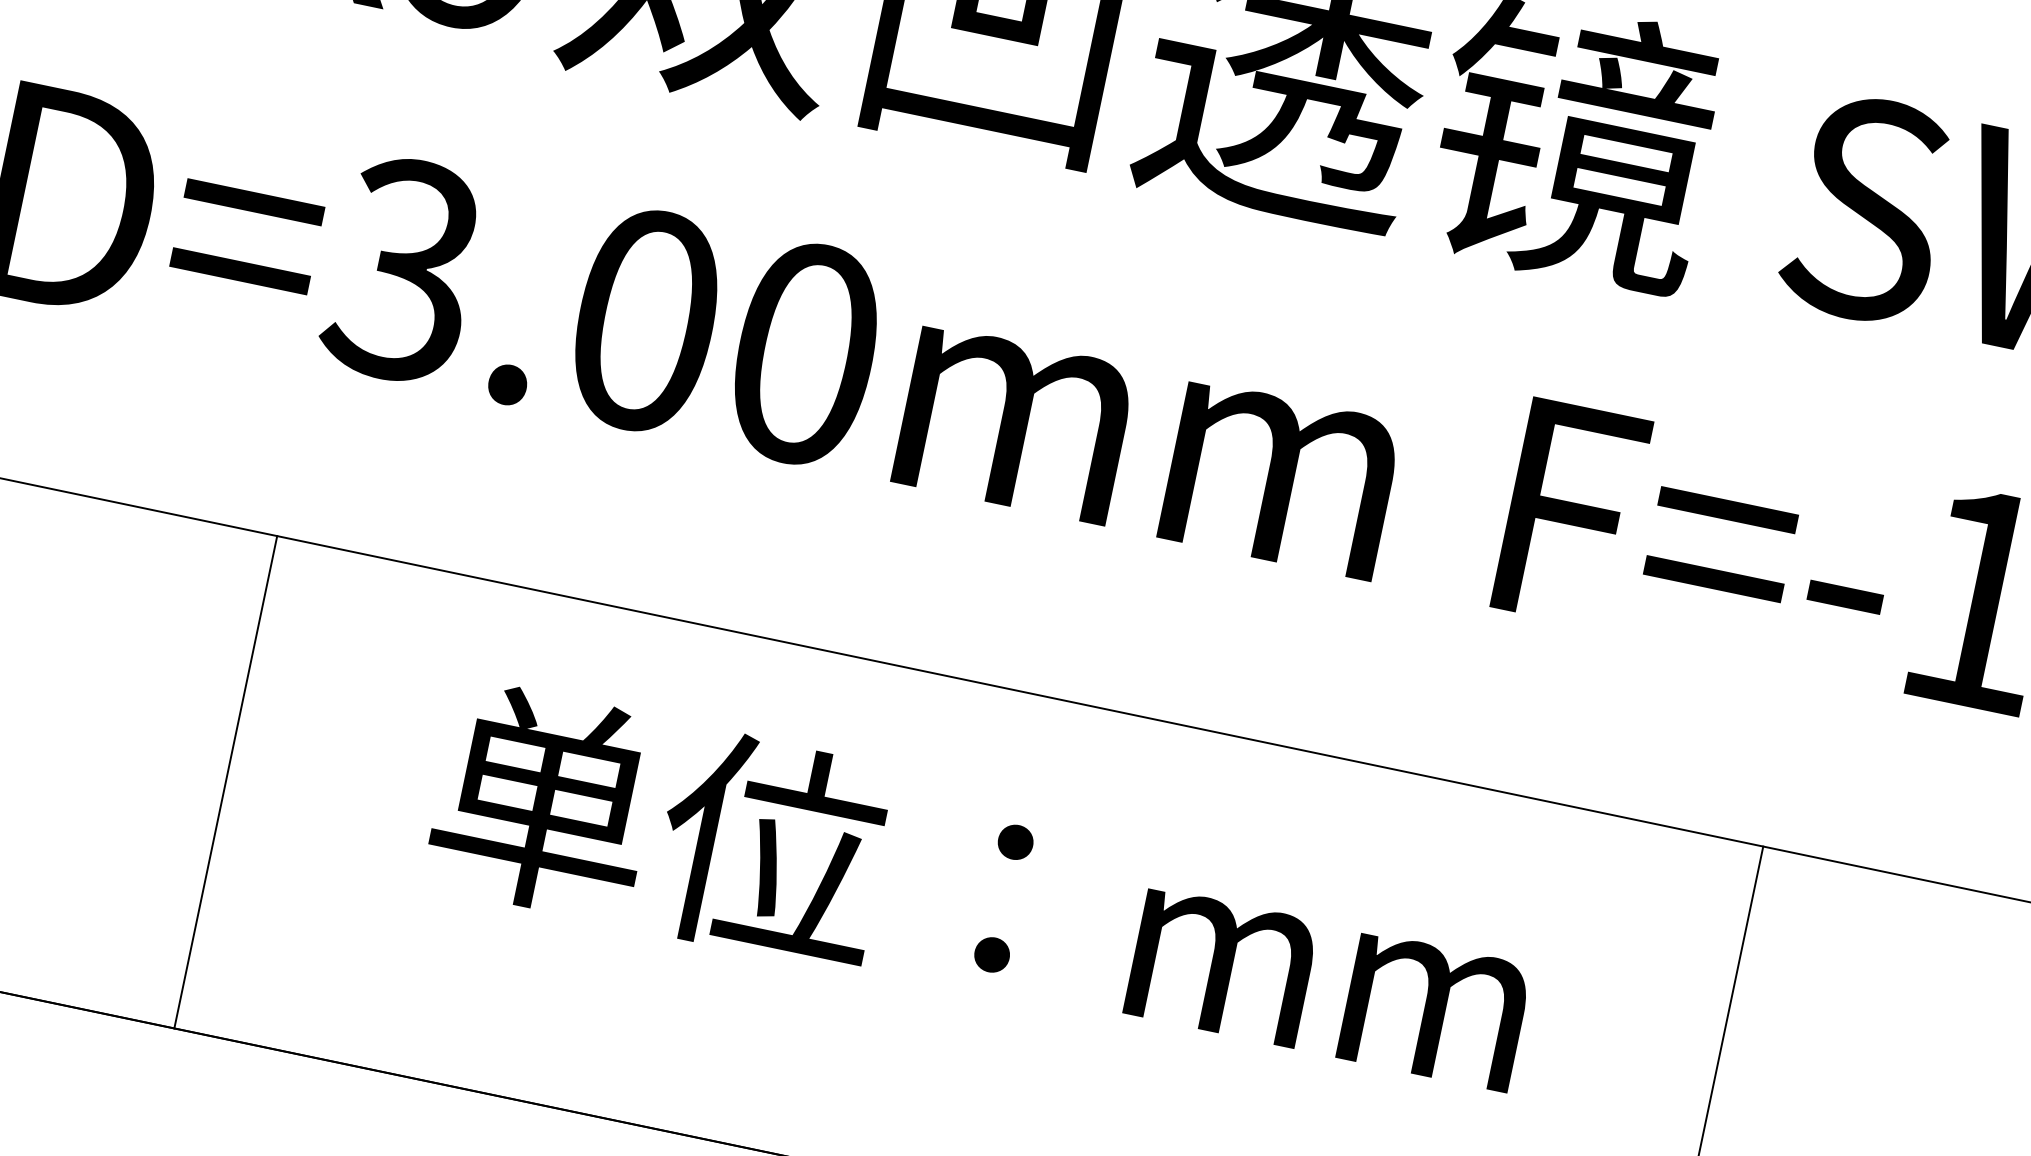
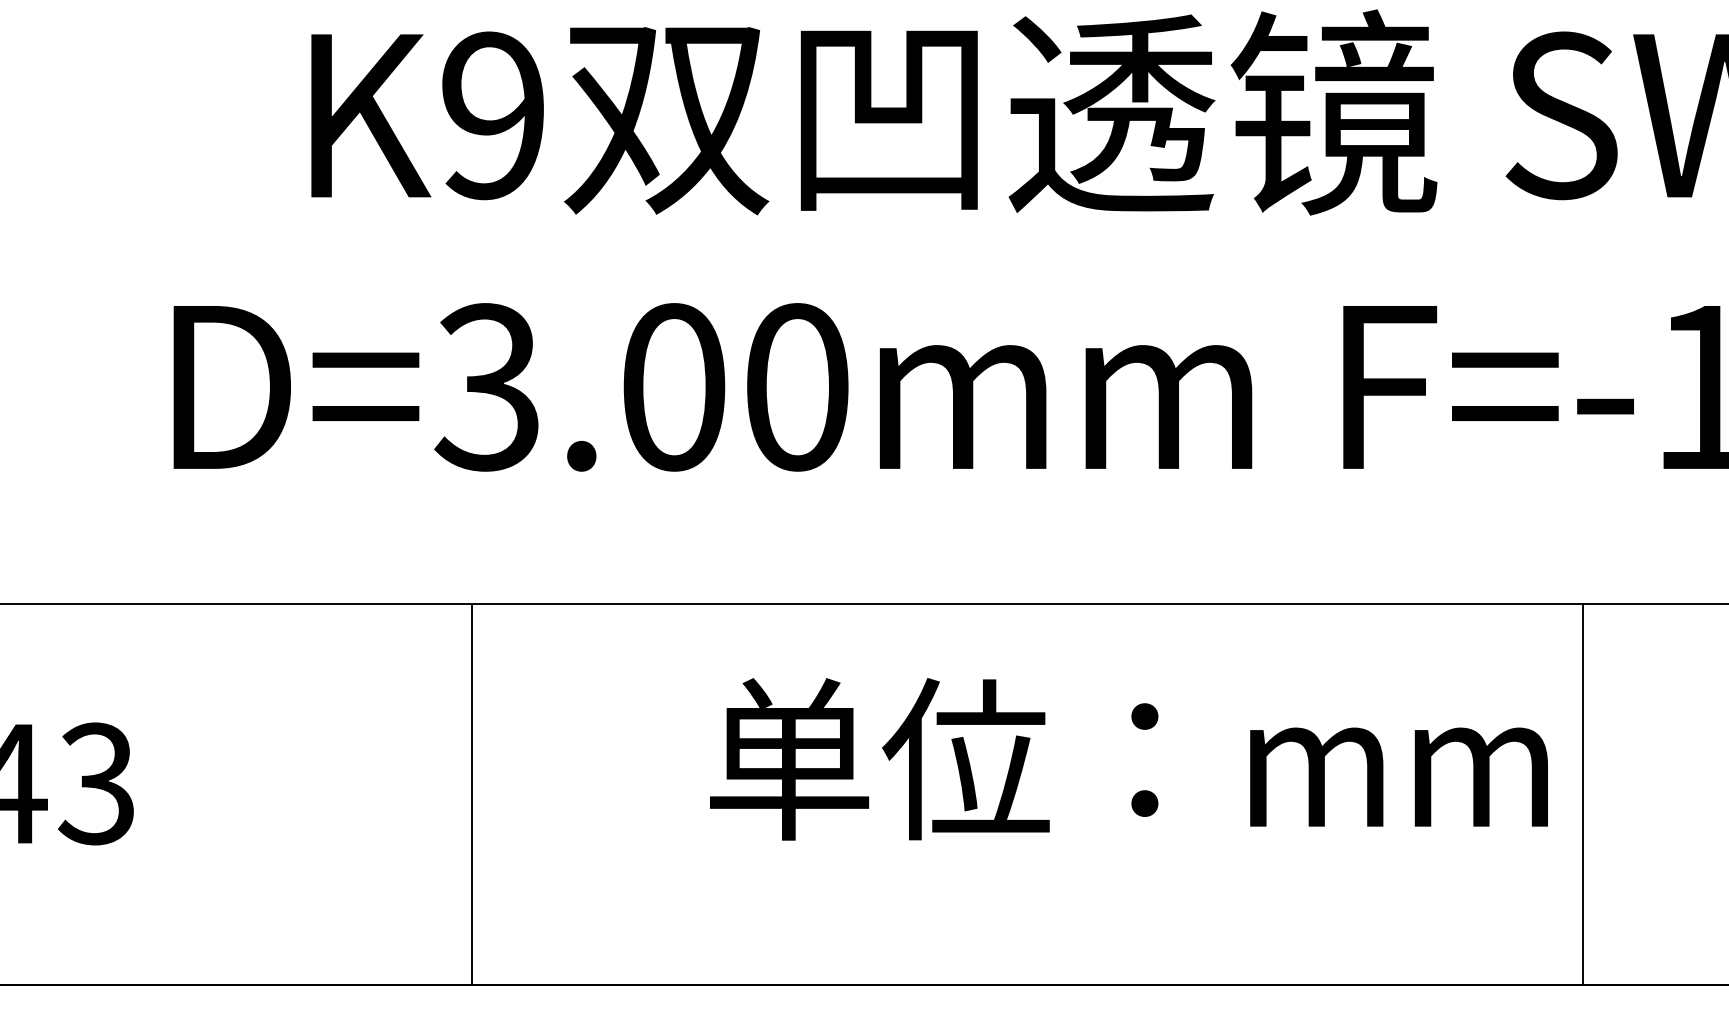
line: (226, 781) -> (472, 793), moved
text: (982, 893) -> (1128, 759), moved

